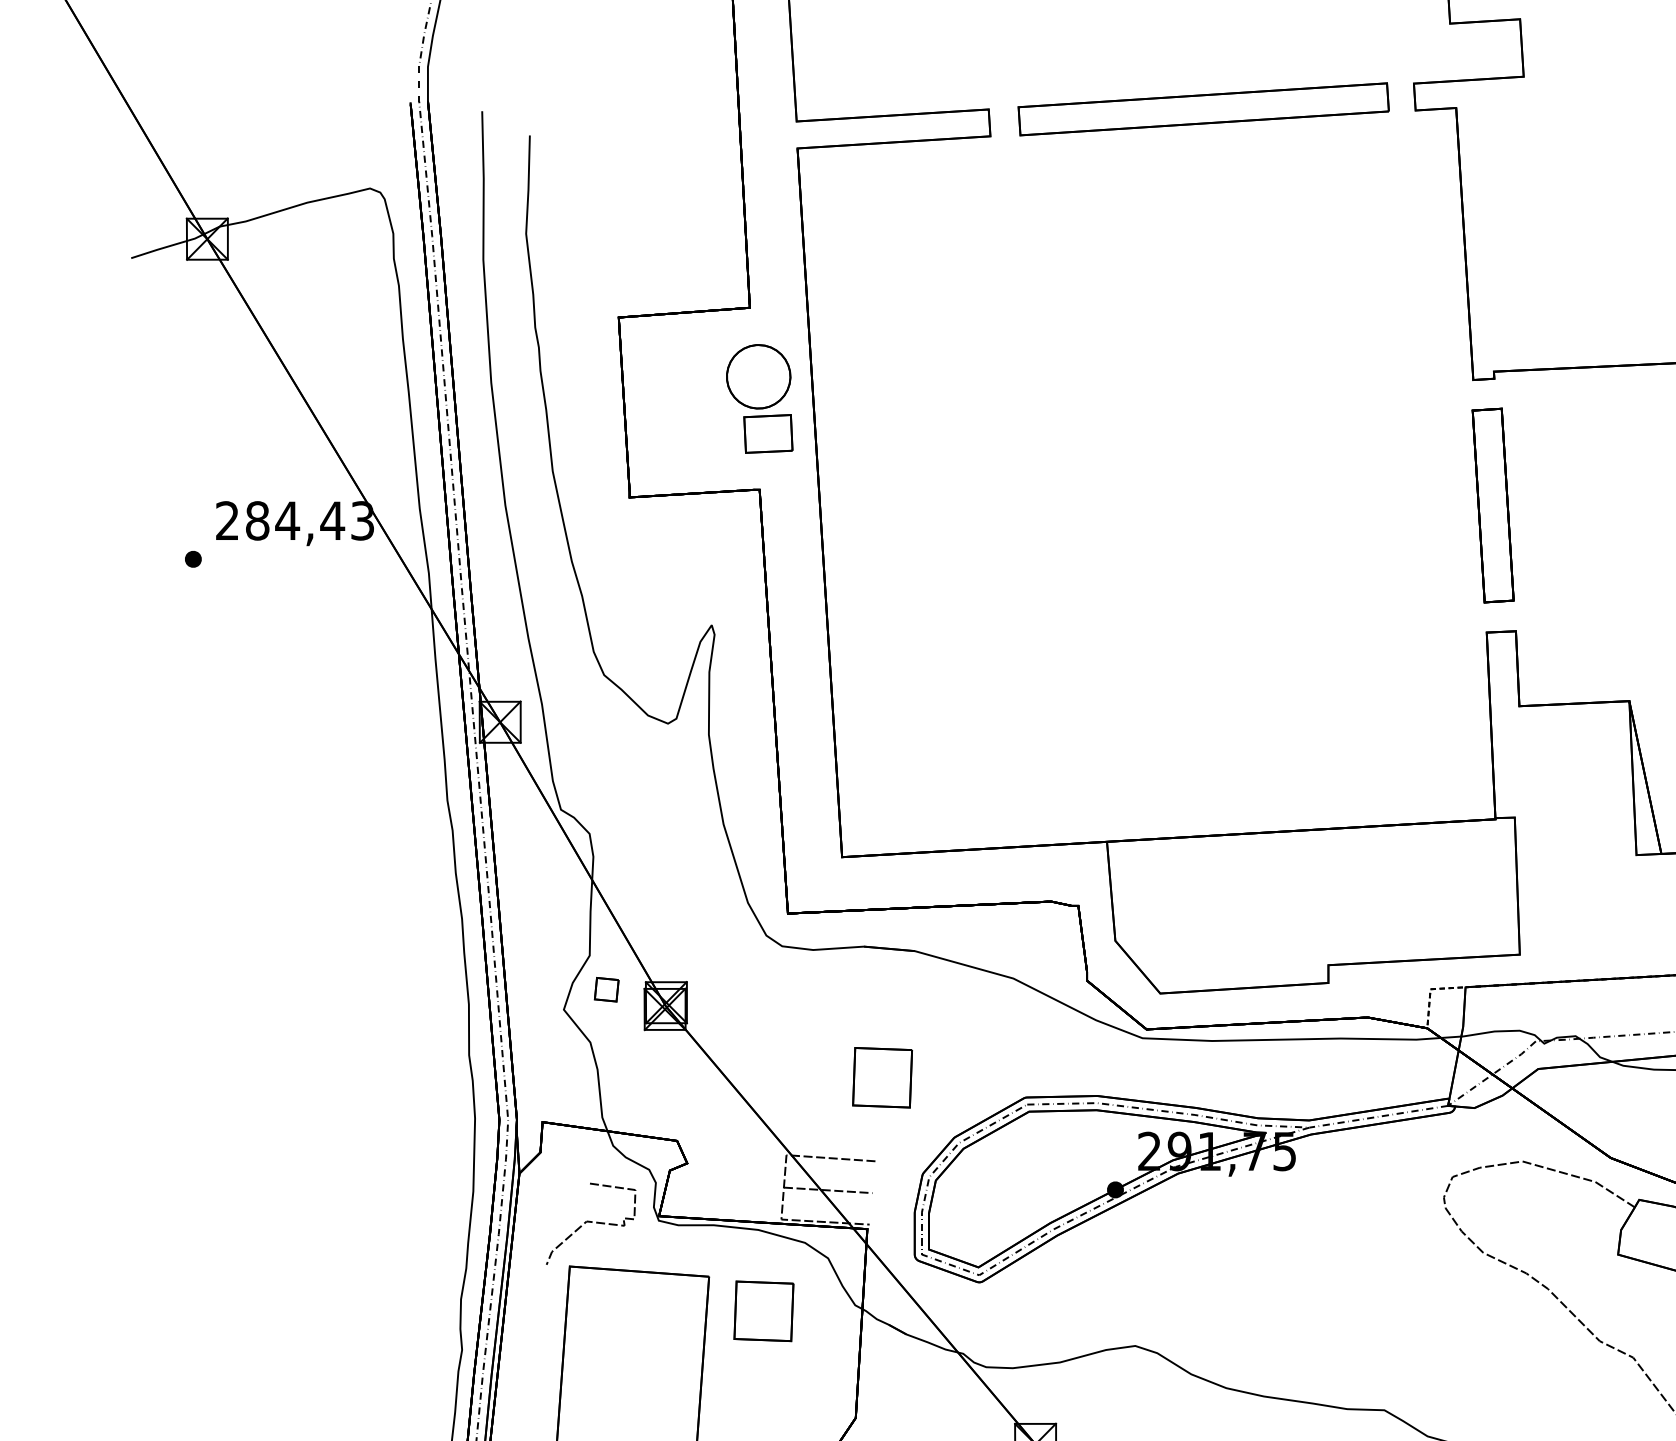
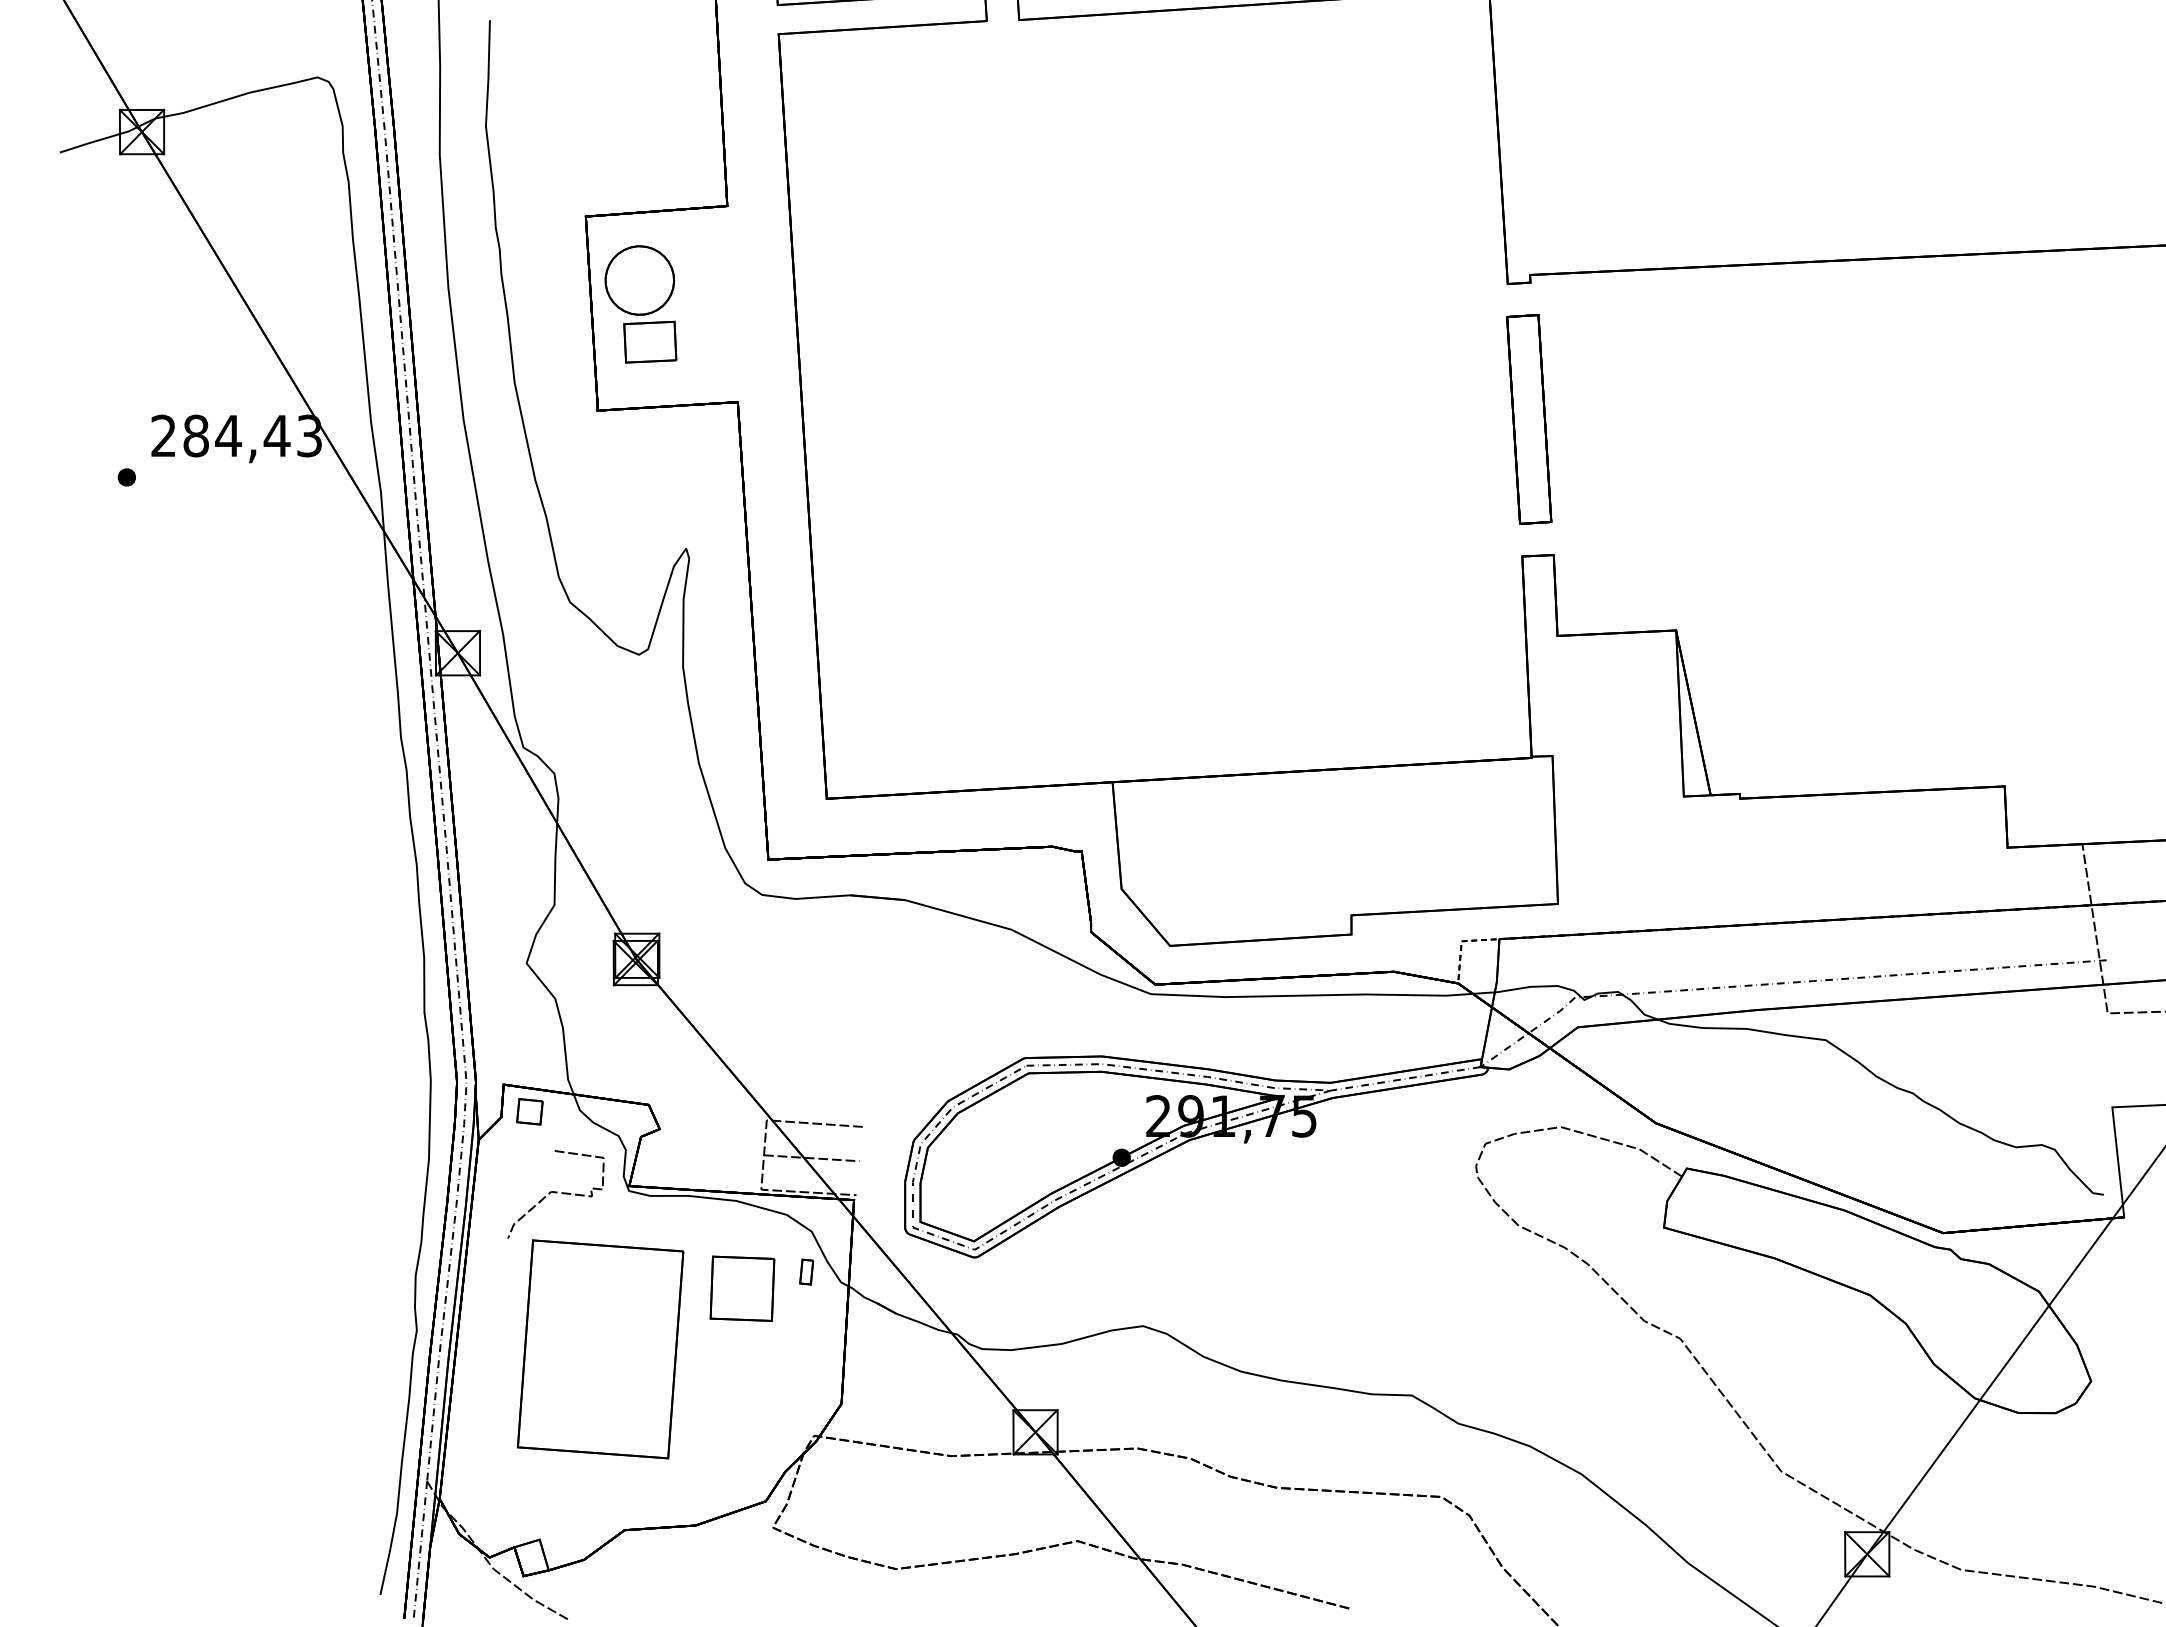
part: (759, 399) -> (640, 304), moved
part: (606, 989) -> (529, 1111), moved
part: (882, 1077) -> (870, 1036), removed
part: (823, 1295) -> (806, 1271), added

